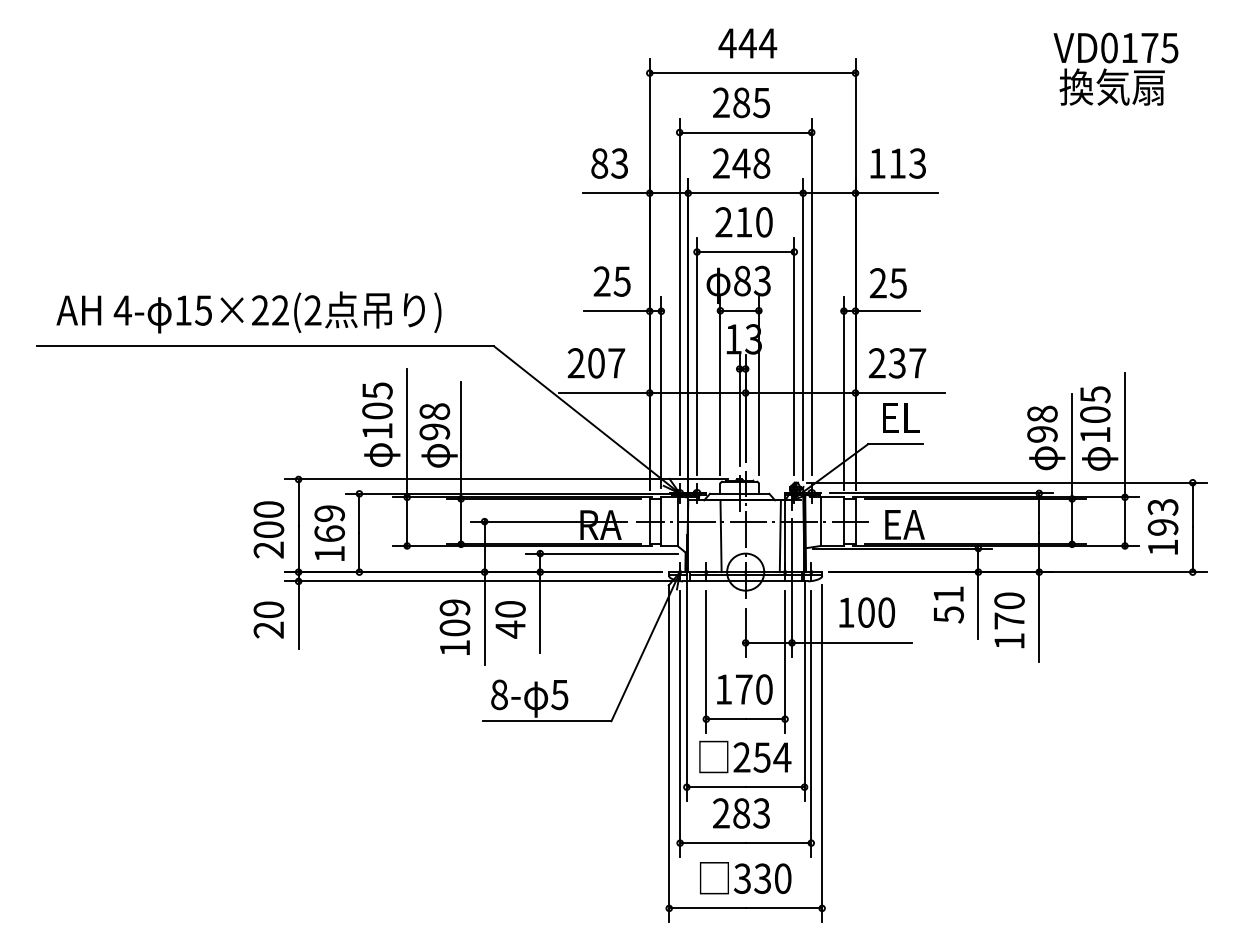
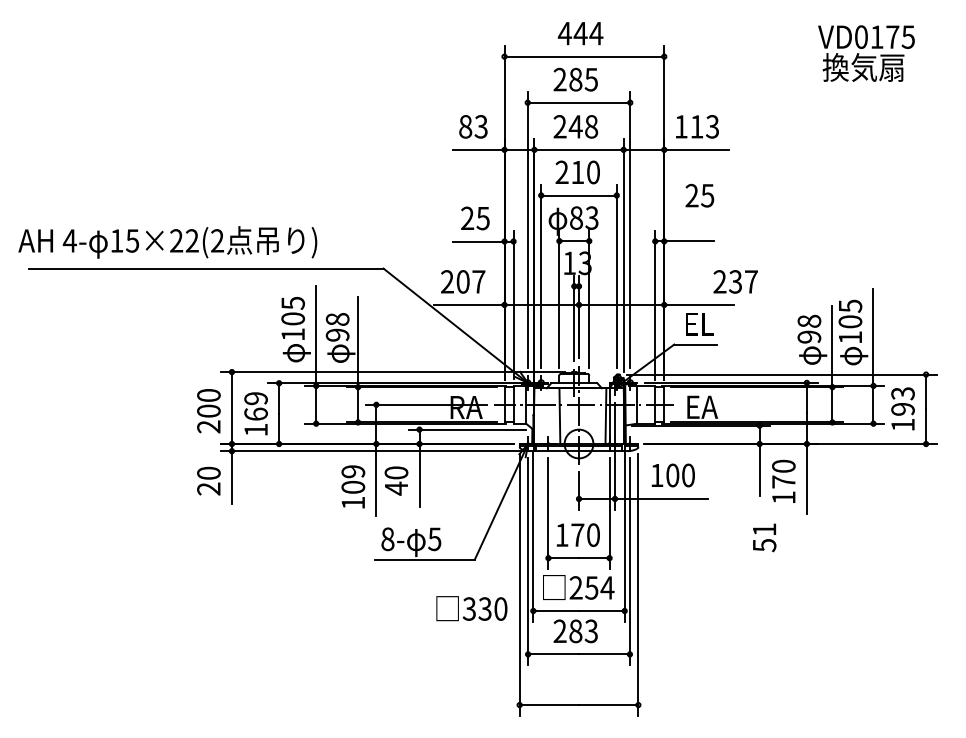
text: (888, 283) -> (699, 195), moved
text: (248, 312) -> (167, 242), moved
text: (897, 363) -> (735, 282), moved
text: (948, 604) -> (764, 537), moved
text: (745, 878) -> (471, 608), moved

